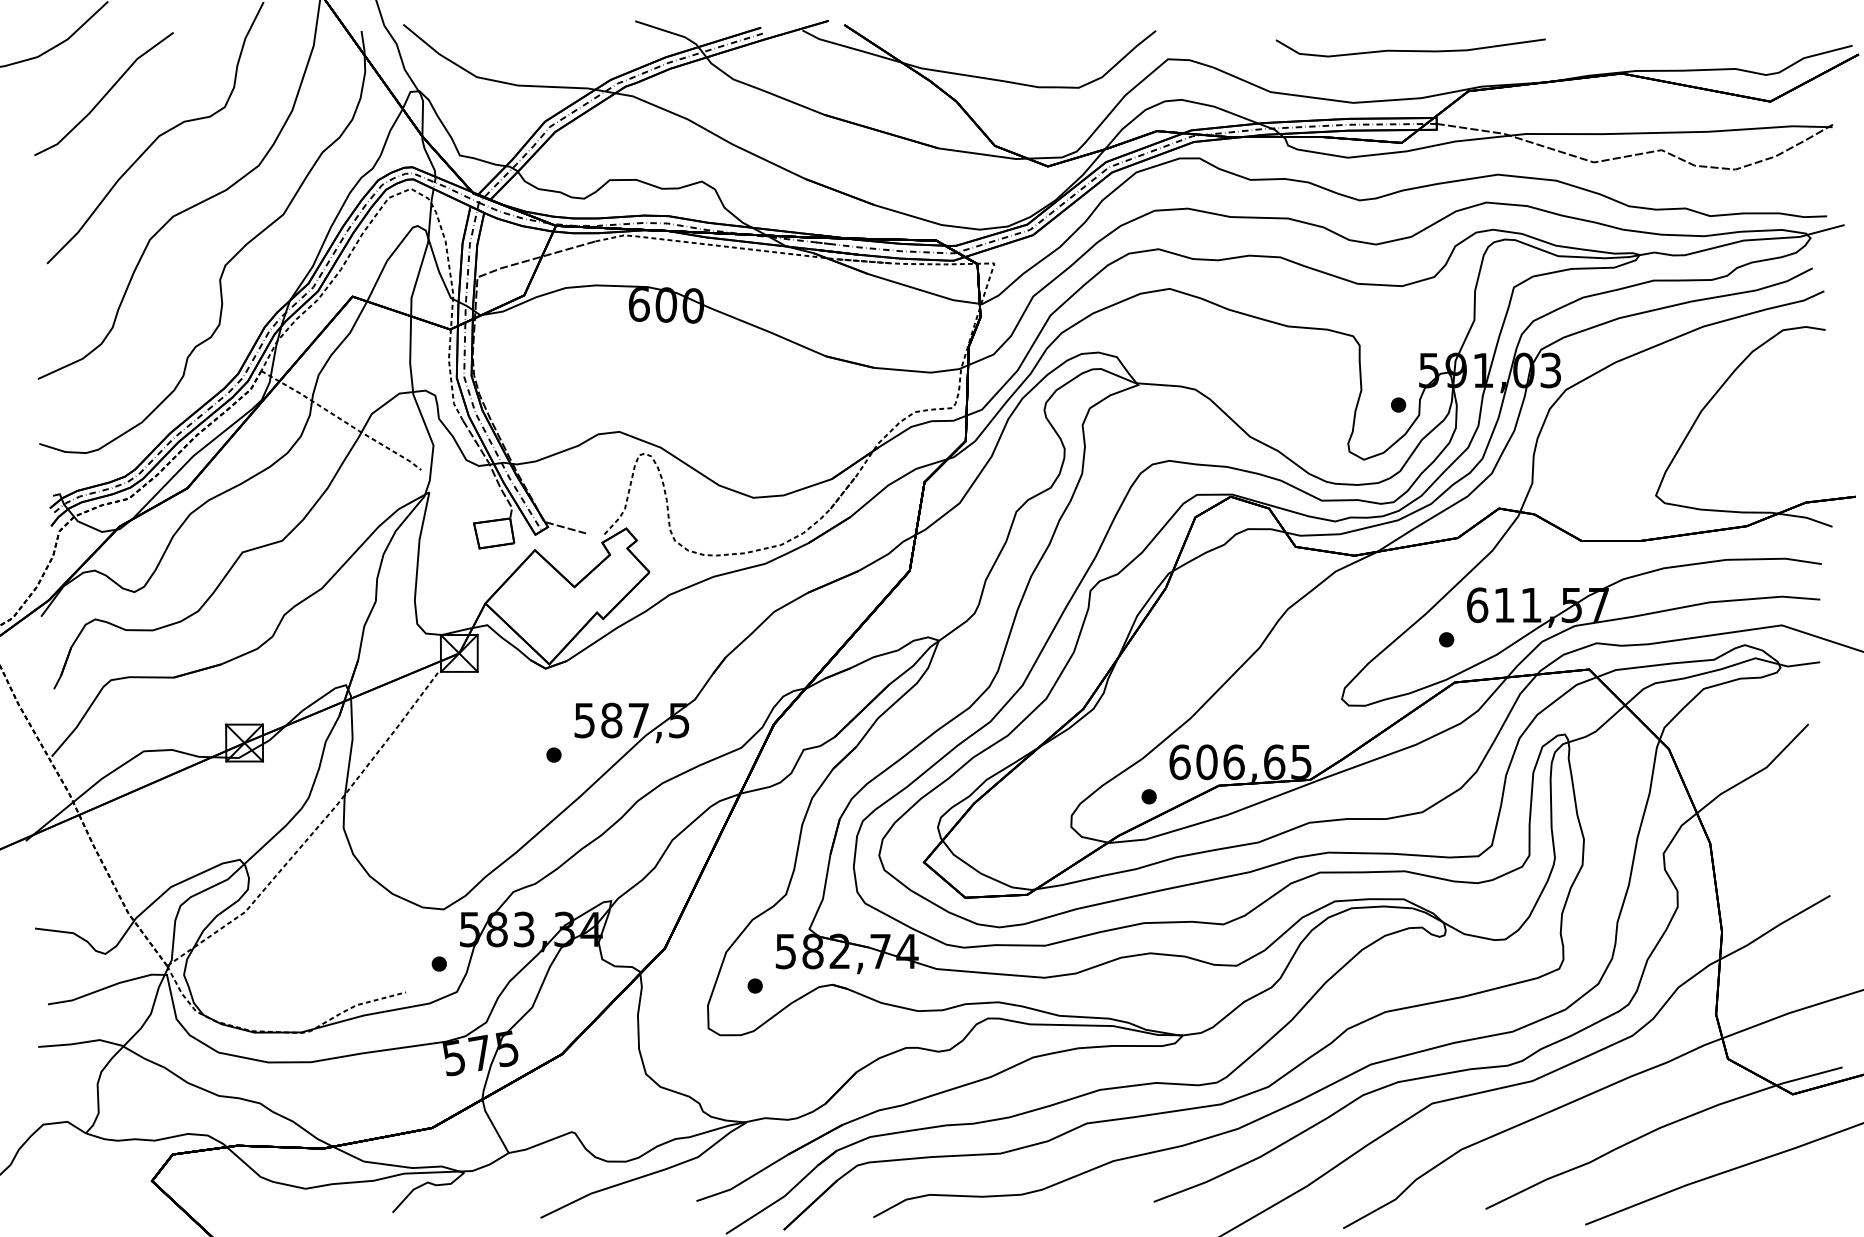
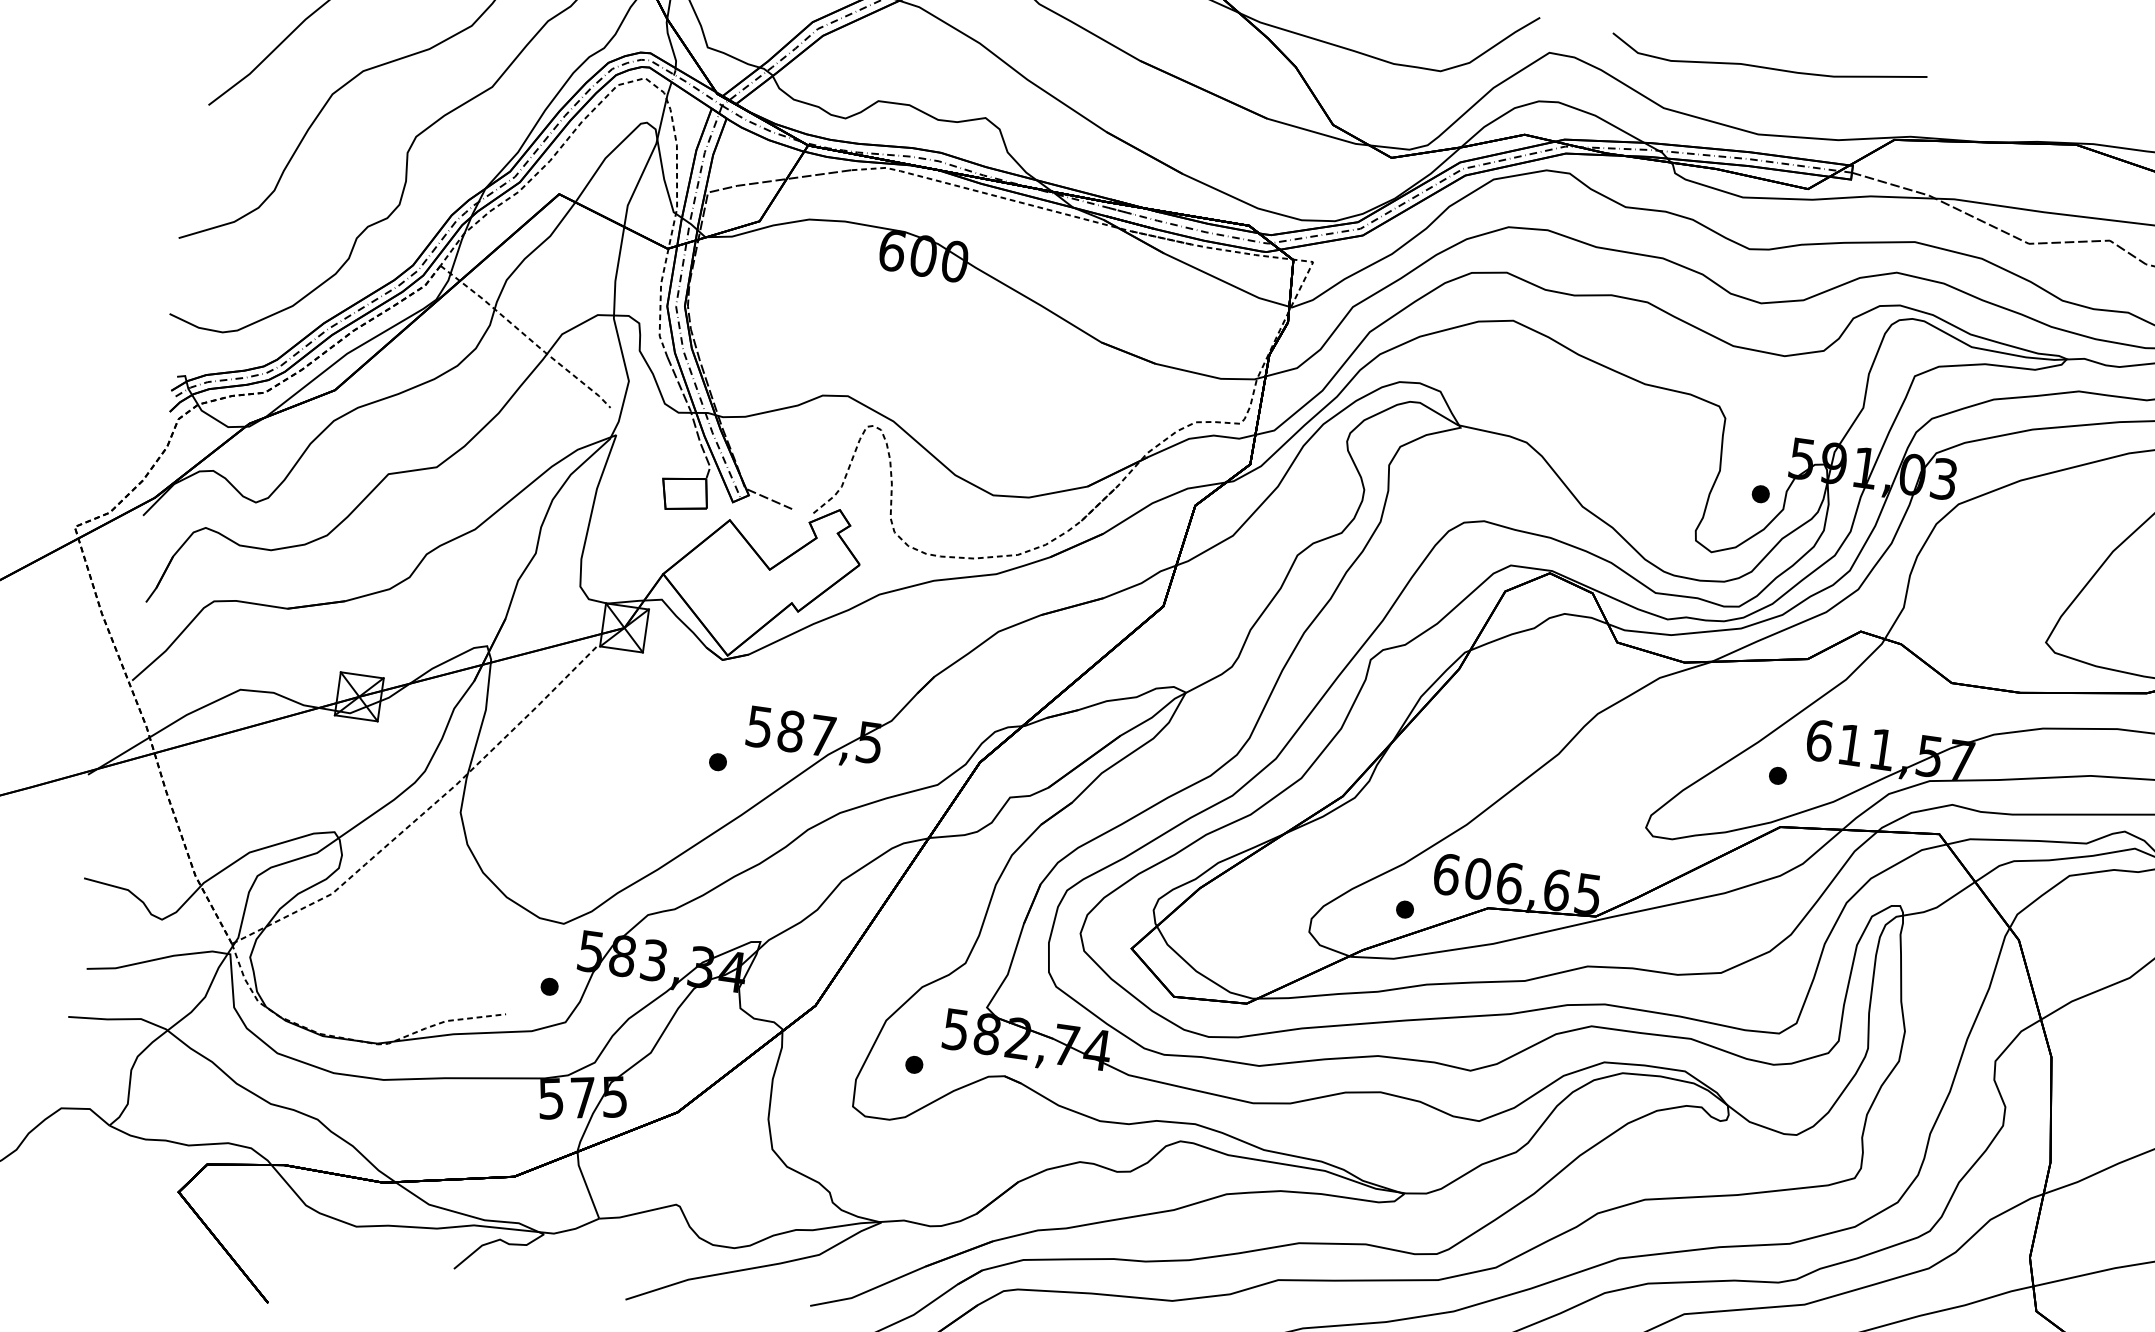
curve: (1410, 50) -> (1767, 67), moved

